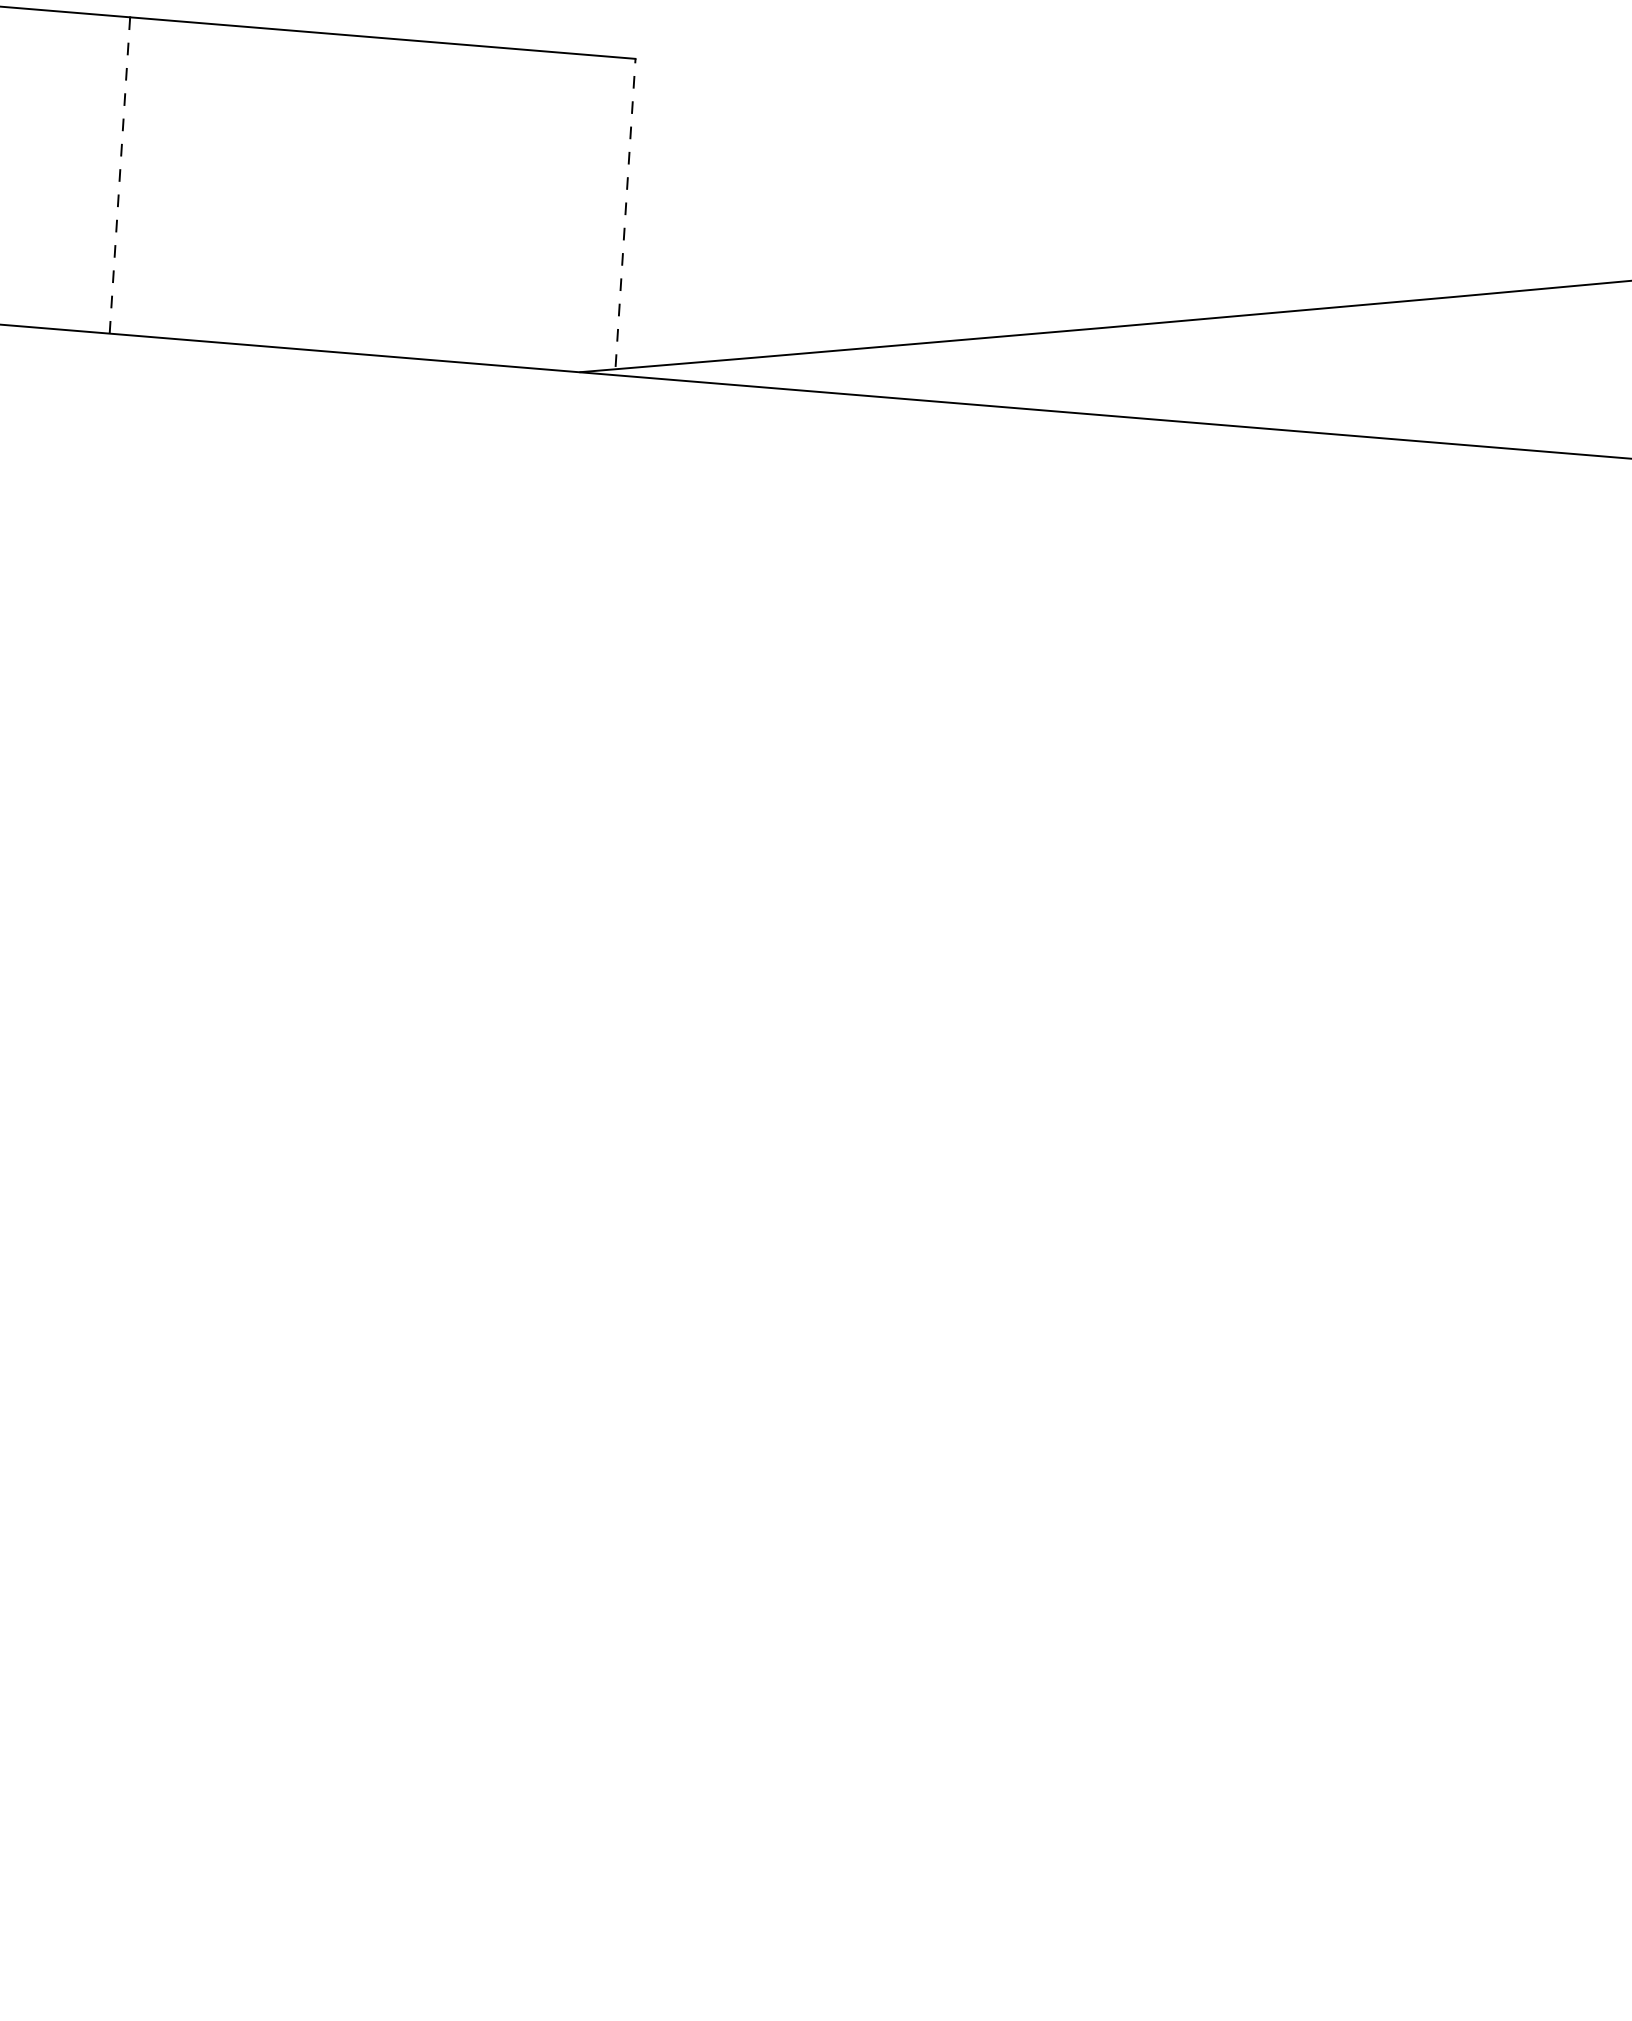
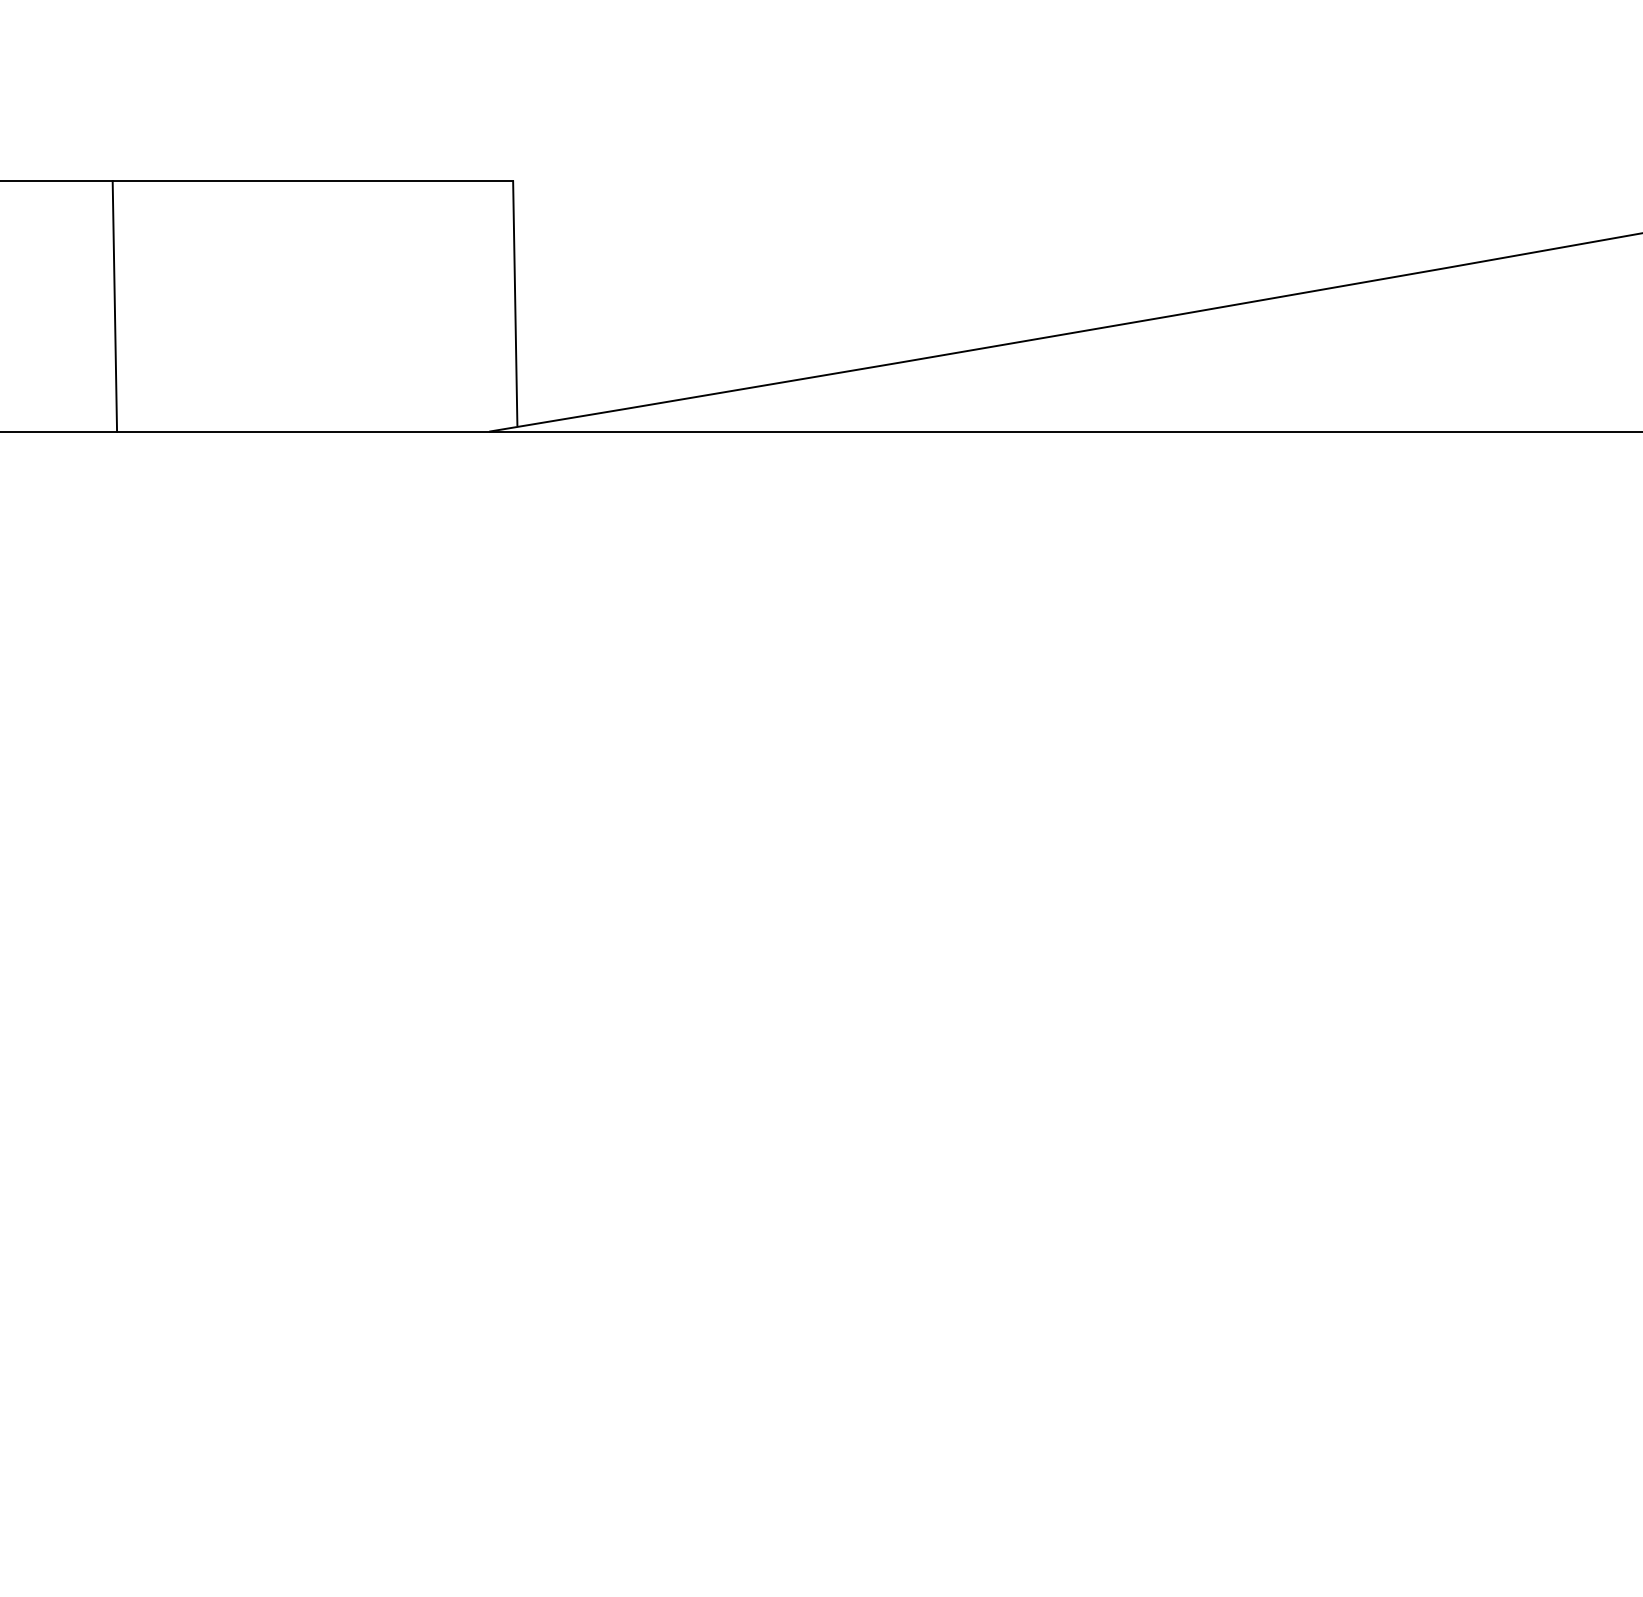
line: (119, 175) -> (114, 306), dashed -> solid
line: (625, 213) -> (515, 303), dashed -> solid

